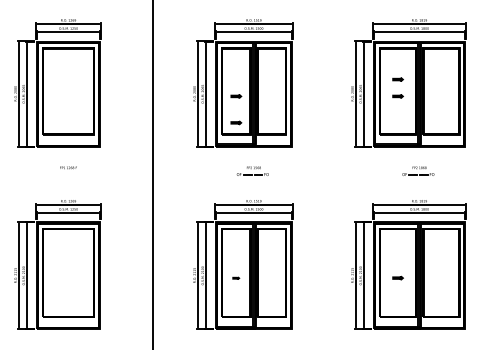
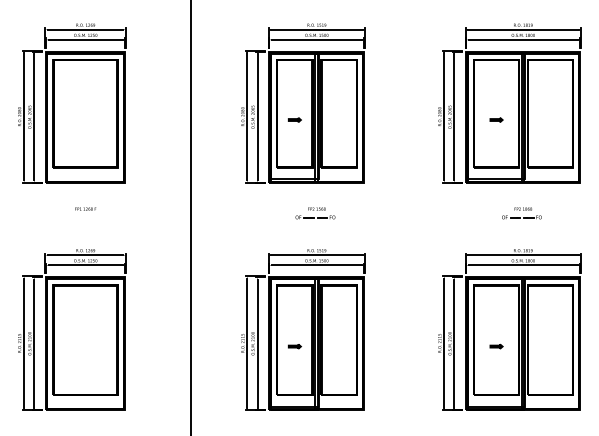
part: (397, 79) -> (496, 98), removed
part: (235, 122) -> (294, 152), removed
part: (235, 278) -> (294, 346), size x1.67

